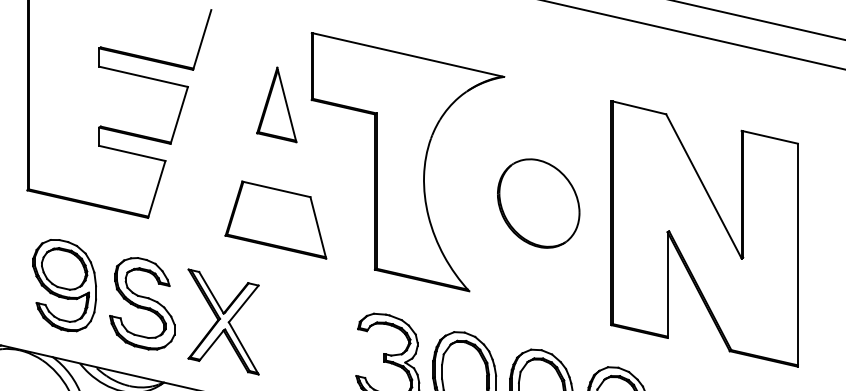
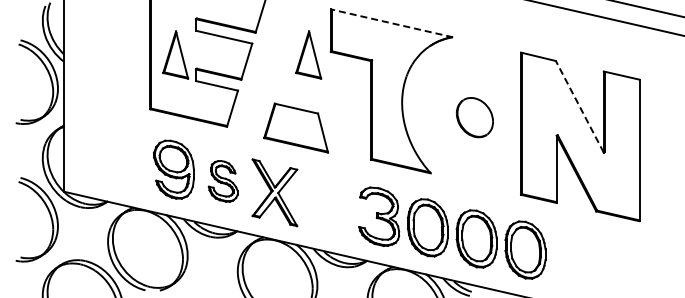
line: (407, 55) -> (391, 23), solid -> dashed
part: (66, 104) -> (175, 54), added
line: (703, 185) -> (579, 106), solid -> dashed
part: (538, 203) -> (474, 117), size x0.7
part: (274, 219) -> (295, 127), moved
part: (141, 304) -> (222, 181), size x0.7

